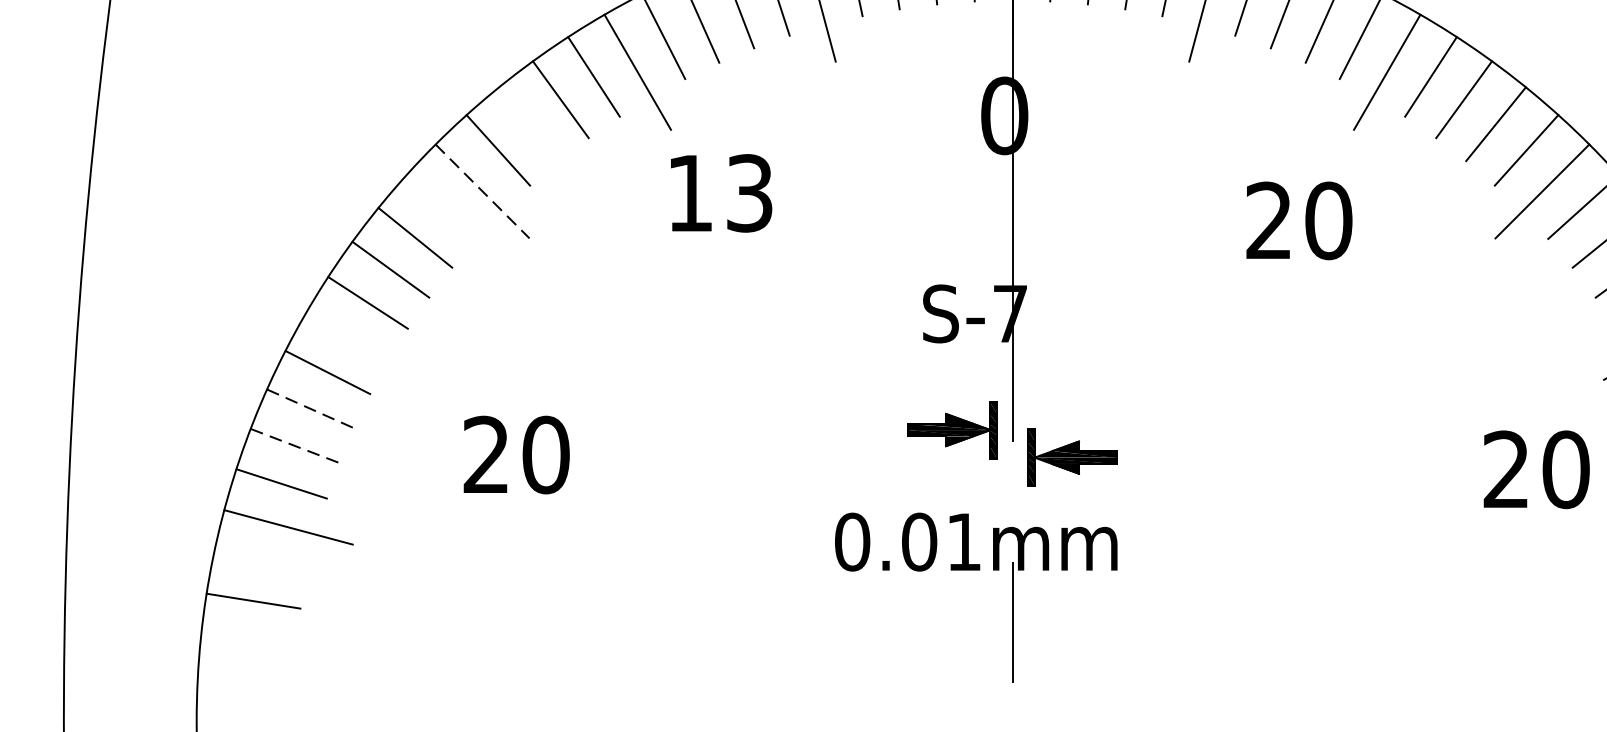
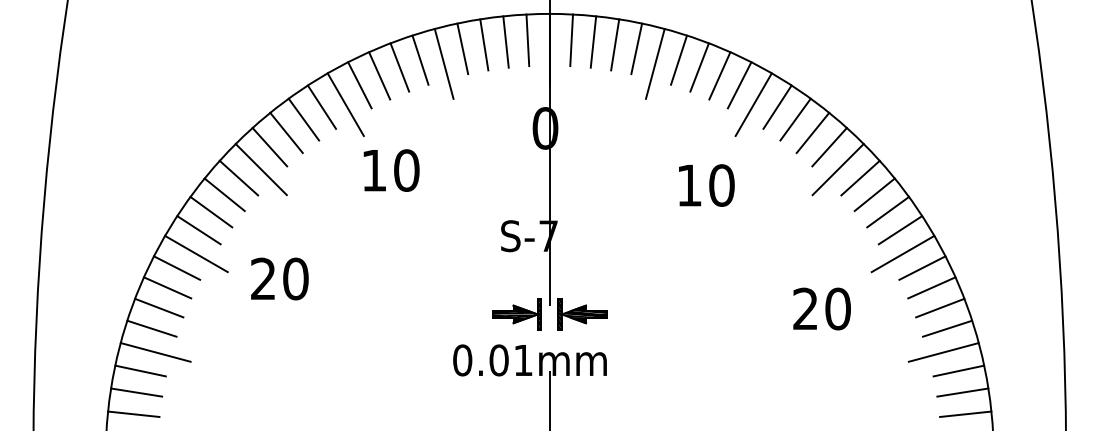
line: (528, 123) -> (286, 132), added
line: (482, 191) -> (261, 169), dashed -> solid
text: (749, 193) -> (406, 170), 13 -> 10
line: (440, 206) -> (238, 177), added
text: (1269, 220) -> (689, 185), 20 -> 10
line: (363, 345) -> (196, 253), added
line: (310, 408) -> (167, 287), dashed -> solid
part: (951, 430) -> (516, 314), moved
line: (295, 446) -> (159, 308), dashed -> solid
text: (516, 454) -> (279, 278), moved
text: (1535, 468) -> (821, 308), moved
line: (260, 560) -> (140, 370), added
line: (247, 639) -> (133, 413), added

